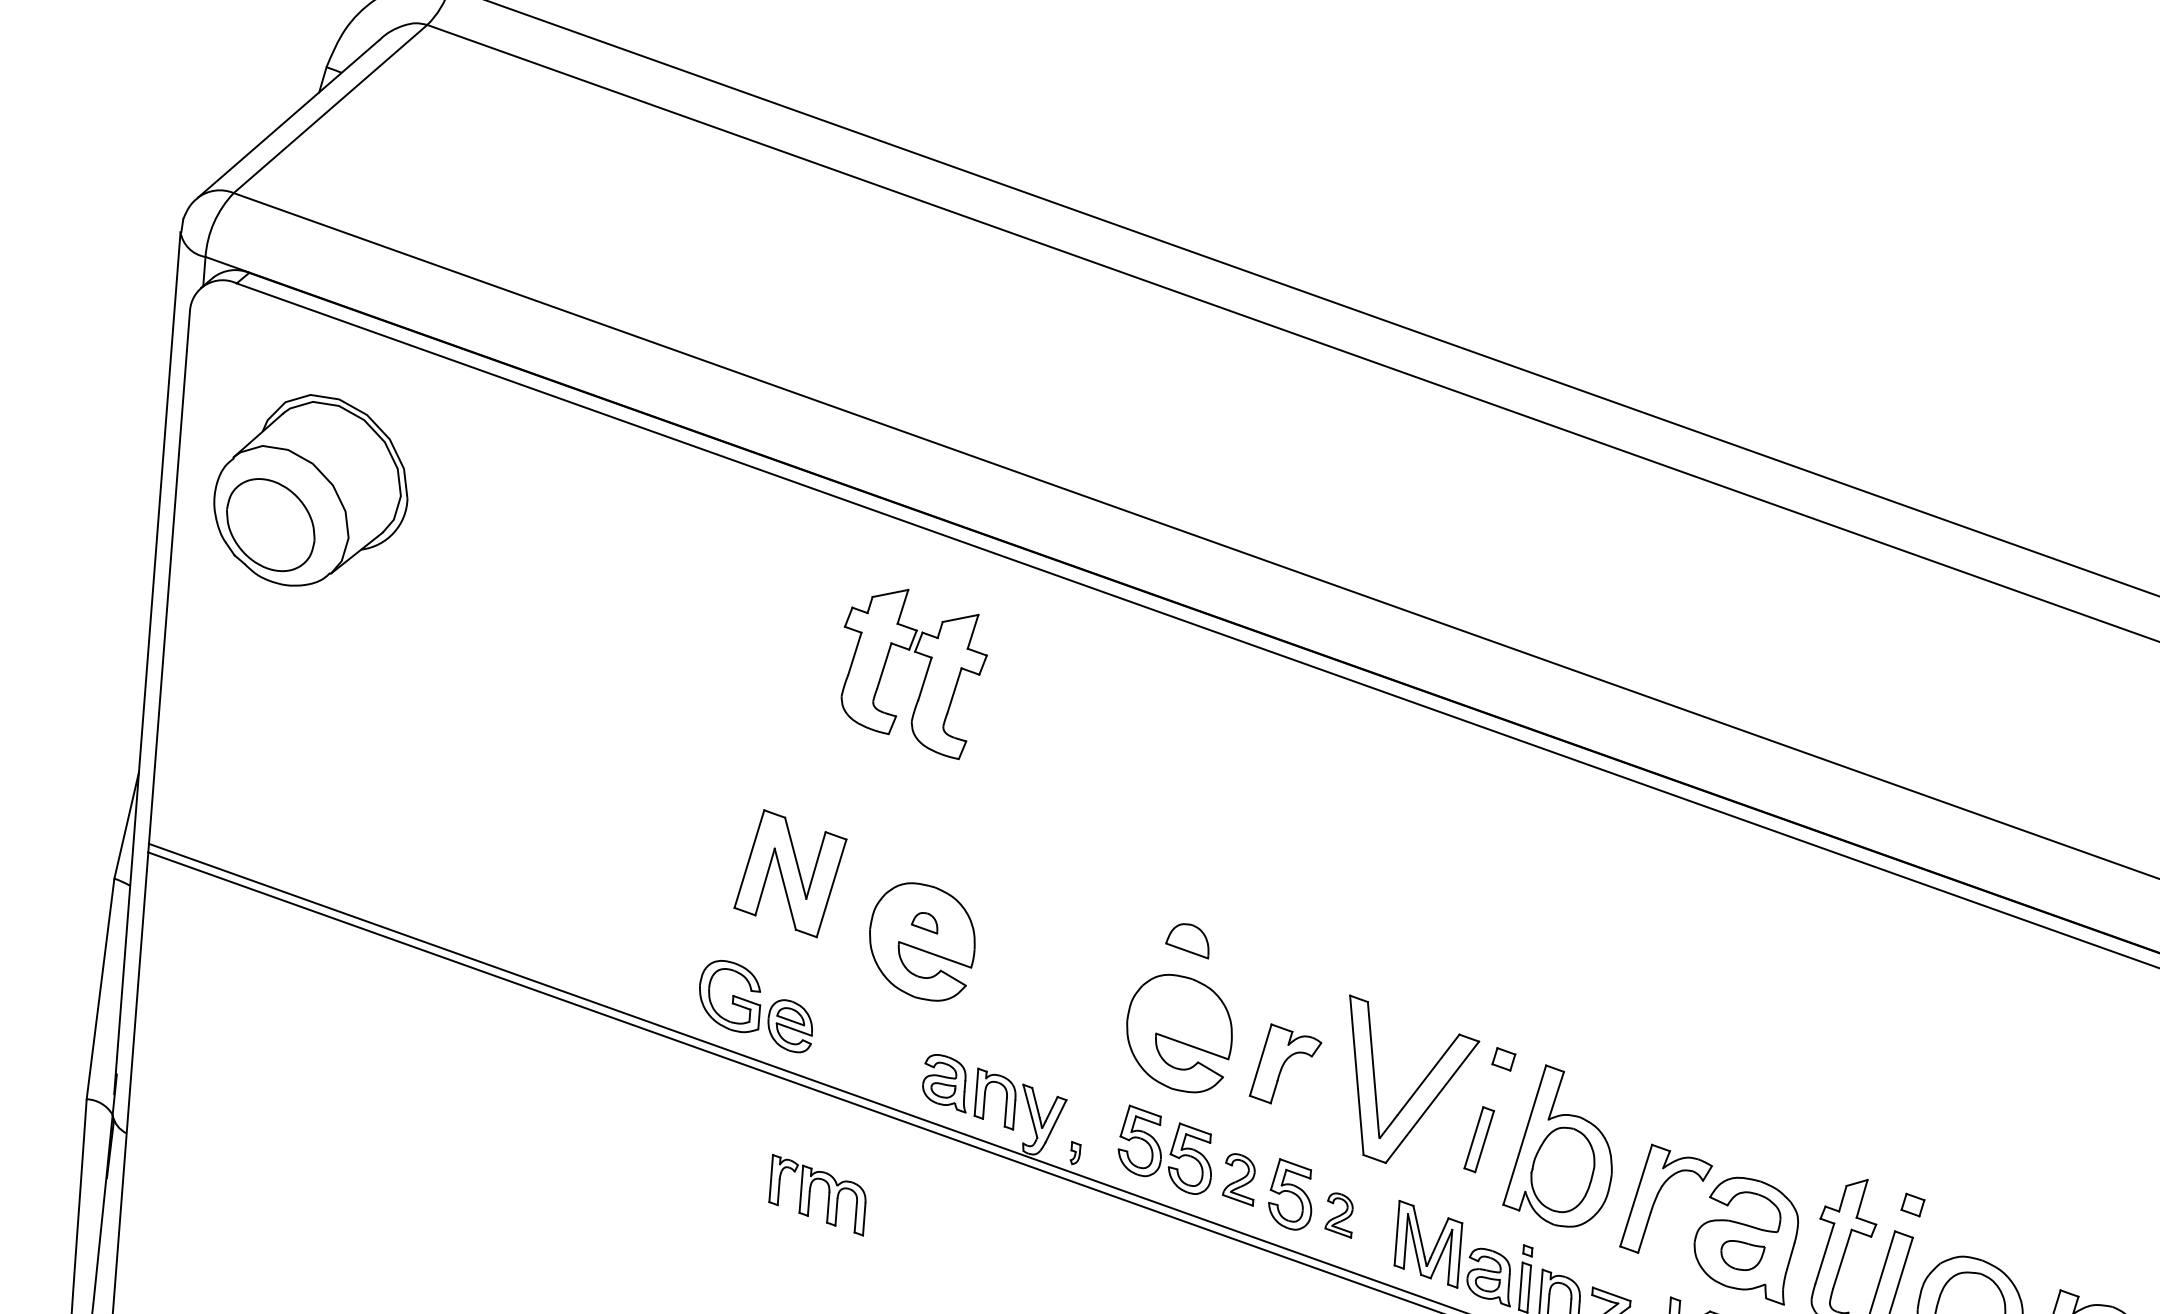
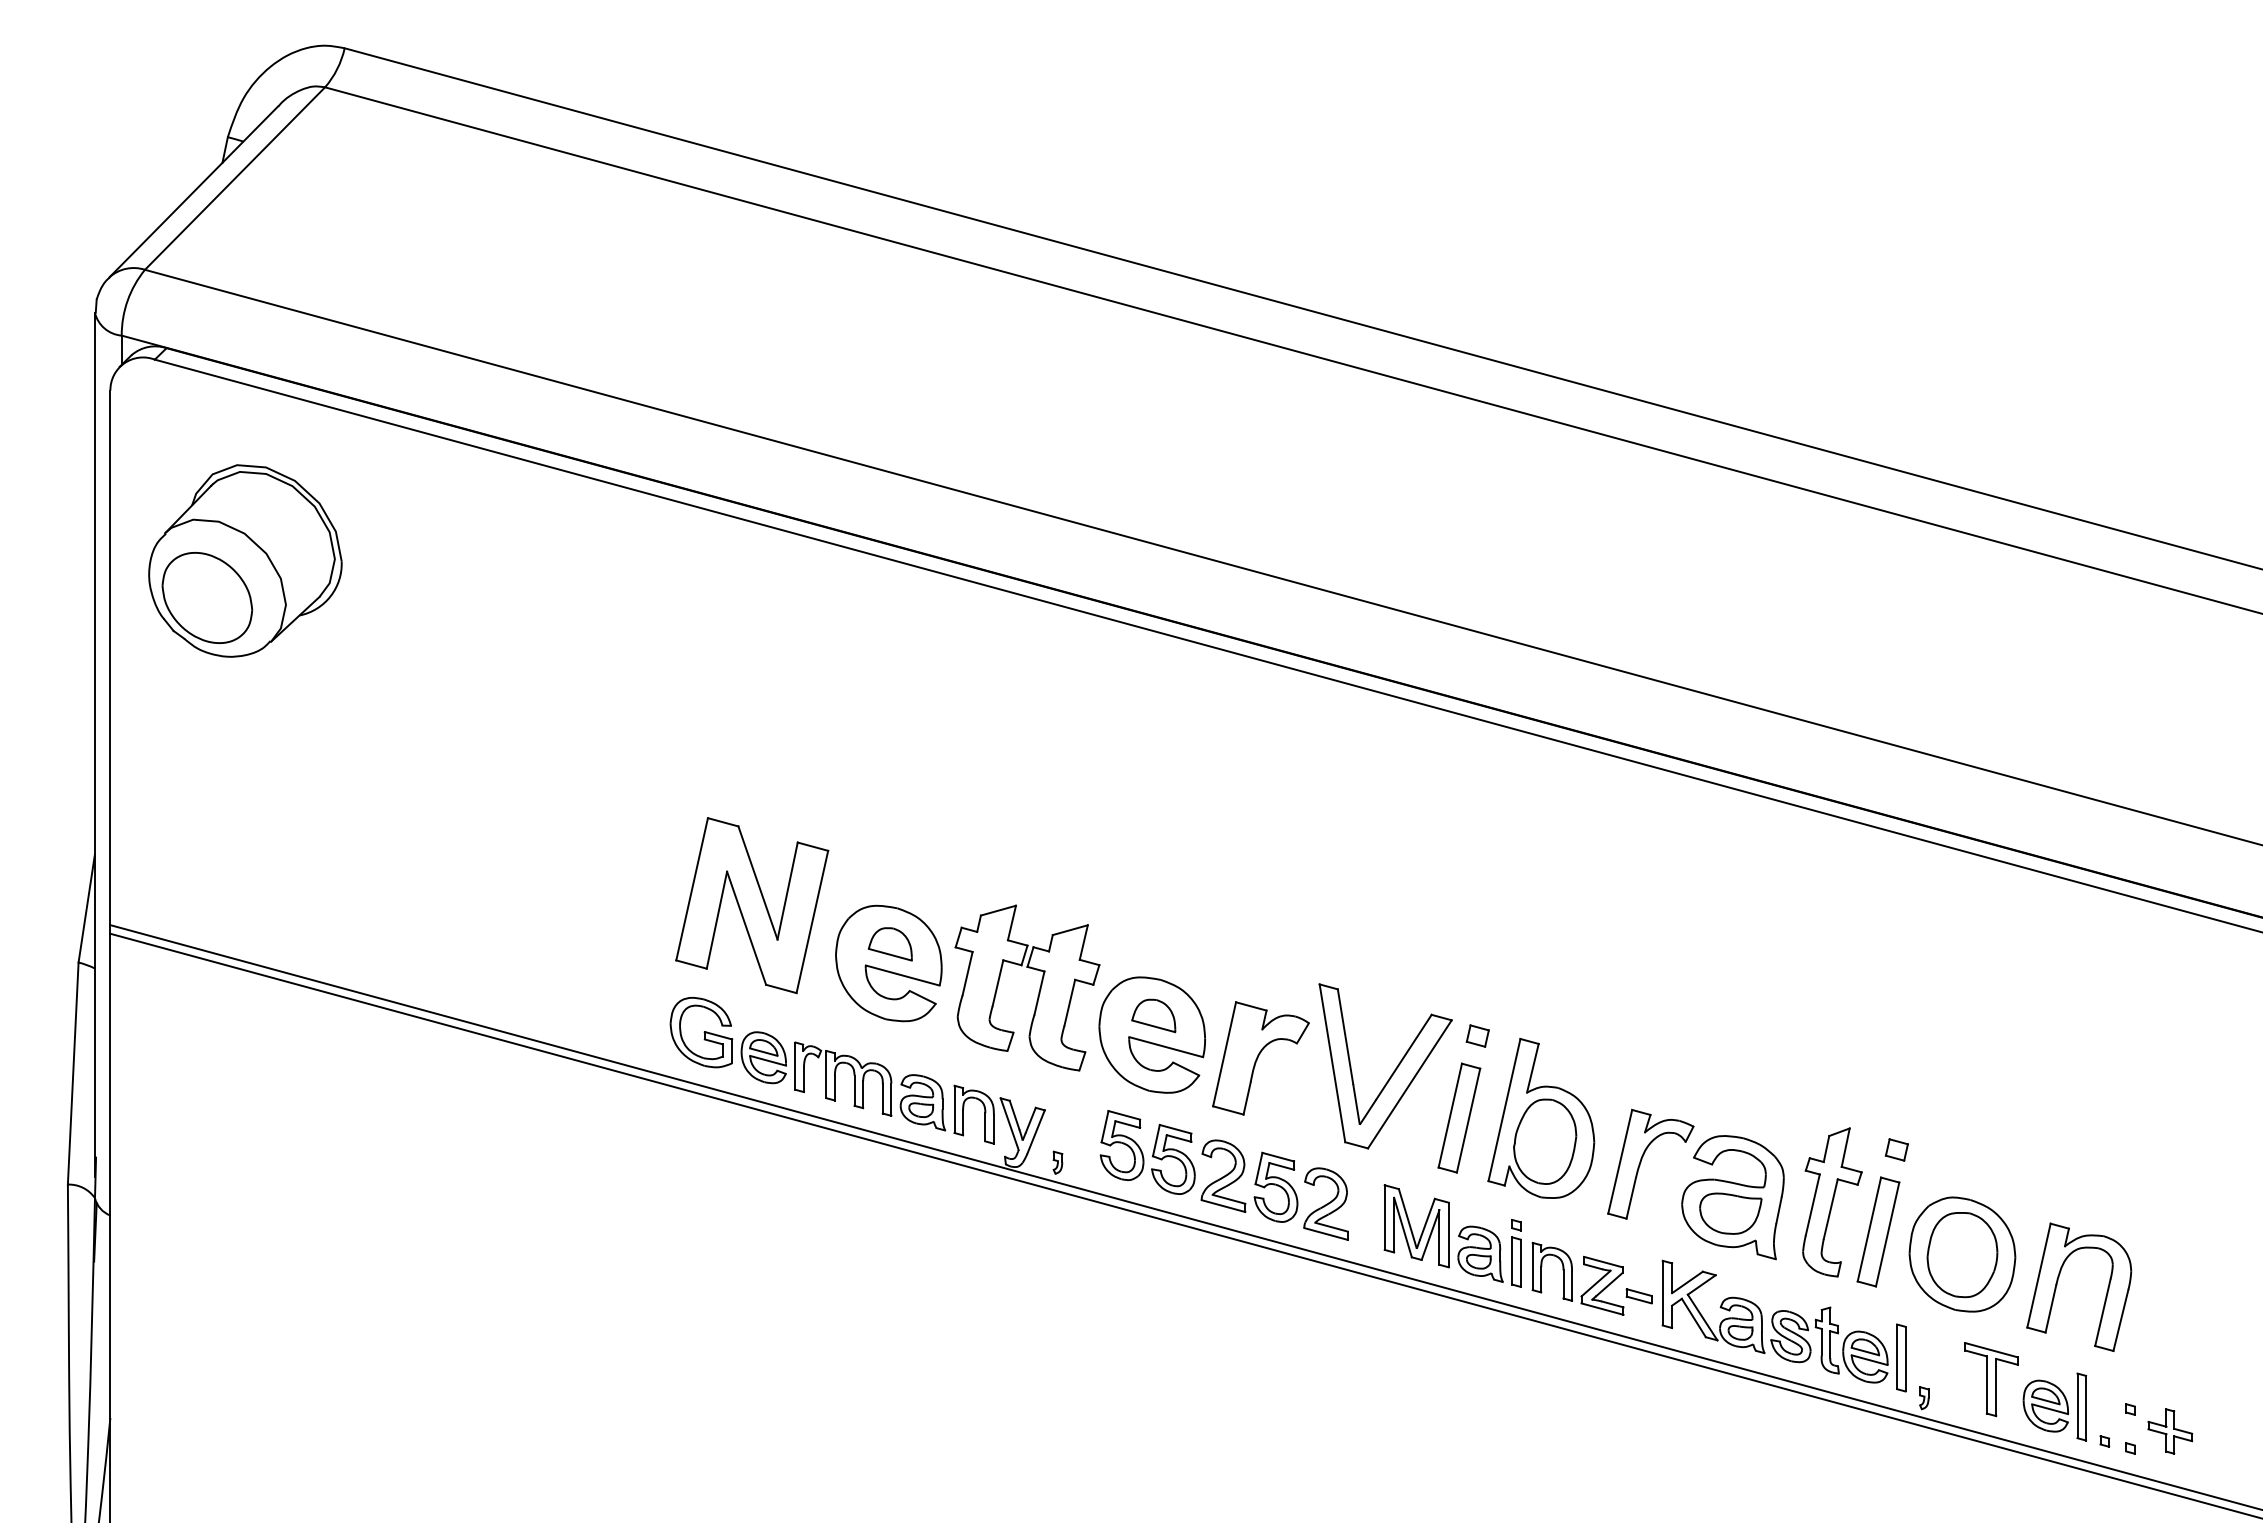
part: (924, 677) -> (1038, 991), moved
part: (790, 873) -> (752, 905), size x1.43
part: (924, 922) -> (889, 944), size x1.67
part: (1187, 940) -> (1153, 1015), moved
part: (1285, 1065) -> (1260, 1058), size x1.43
part: (1479, 1139) -> (1459, 1117), size x1.67
part: (1239, 1178) -> (1223, 1175), size x1.43
part: (810, 1193) -> (835, 1078), moved
part: (1339, 1214) -> (1325, 1203), size x1.67
part: (1742, 1255) -> (1730, 1213), size x1.43

